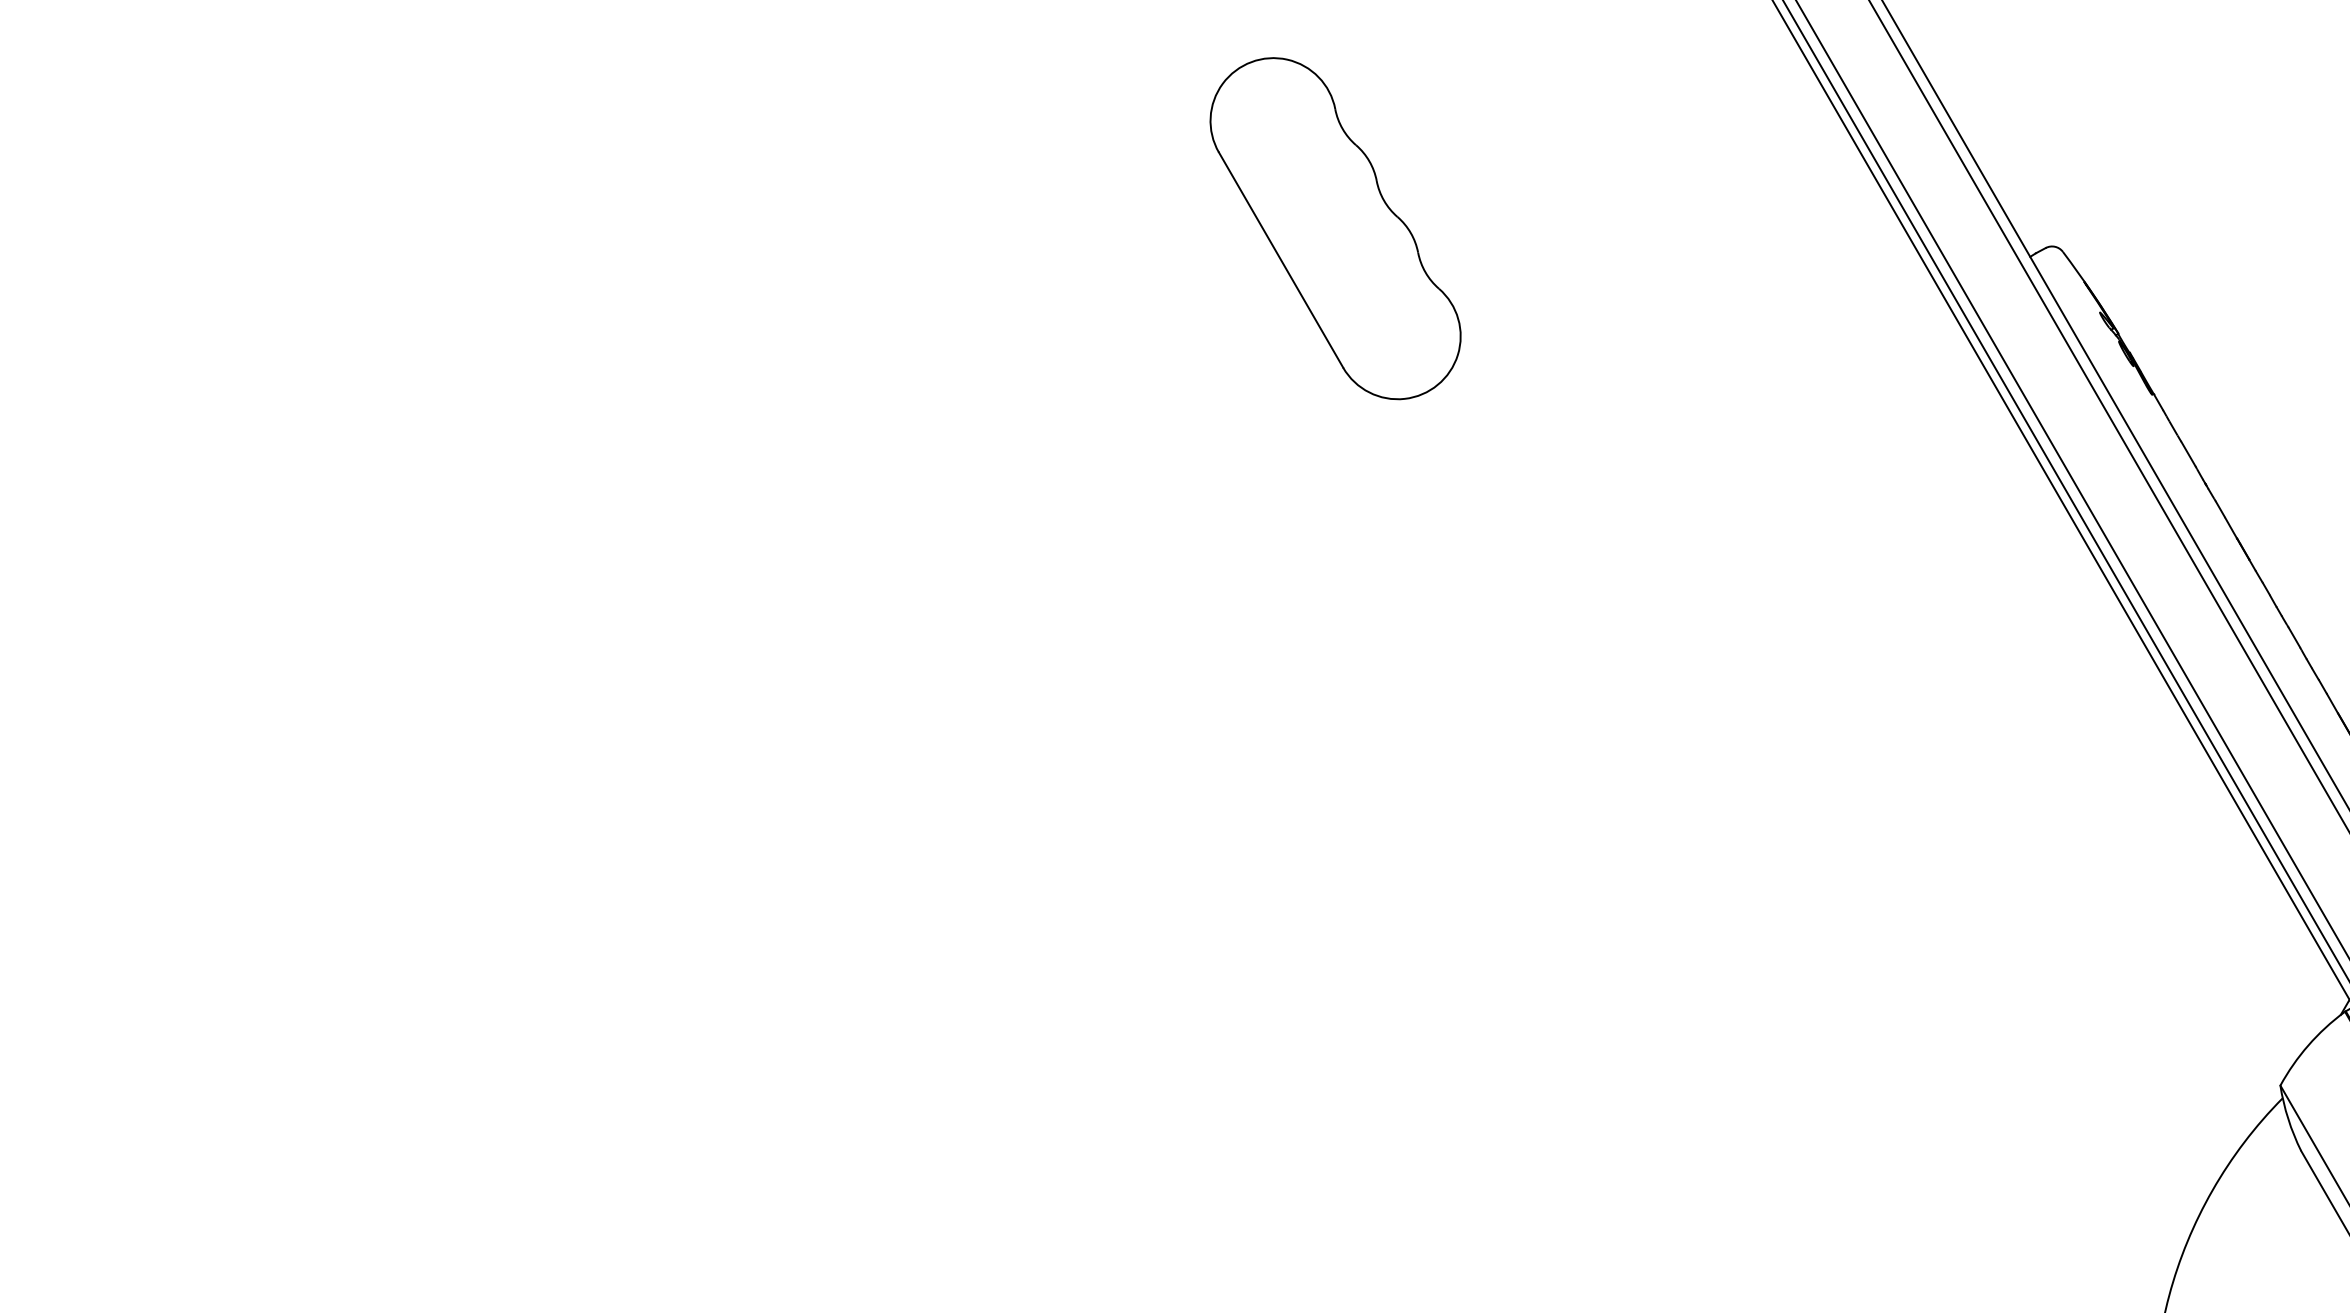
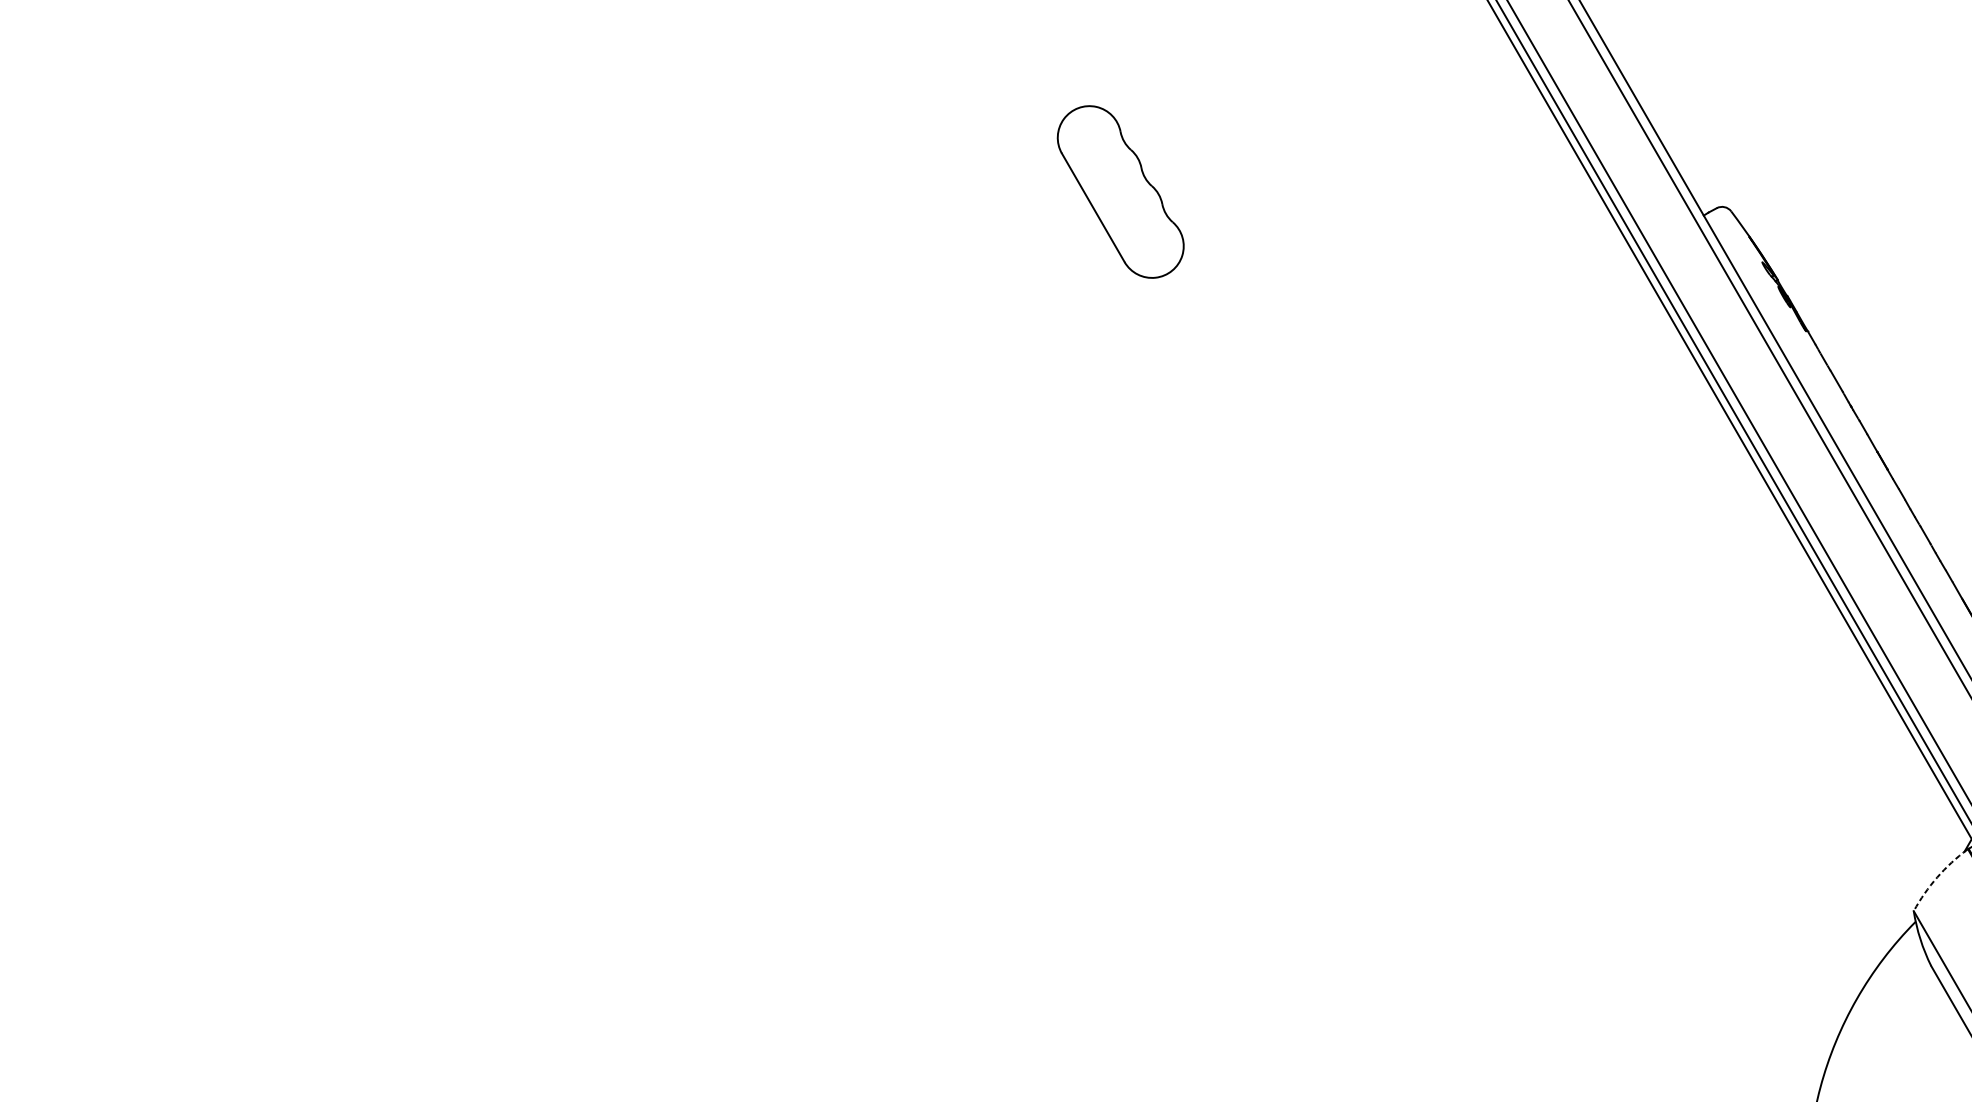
part: (1335, 228) -> (1120, 191), size x0.6
arc: (2308, 1045) -> (1937, 877), solid -> dashed

